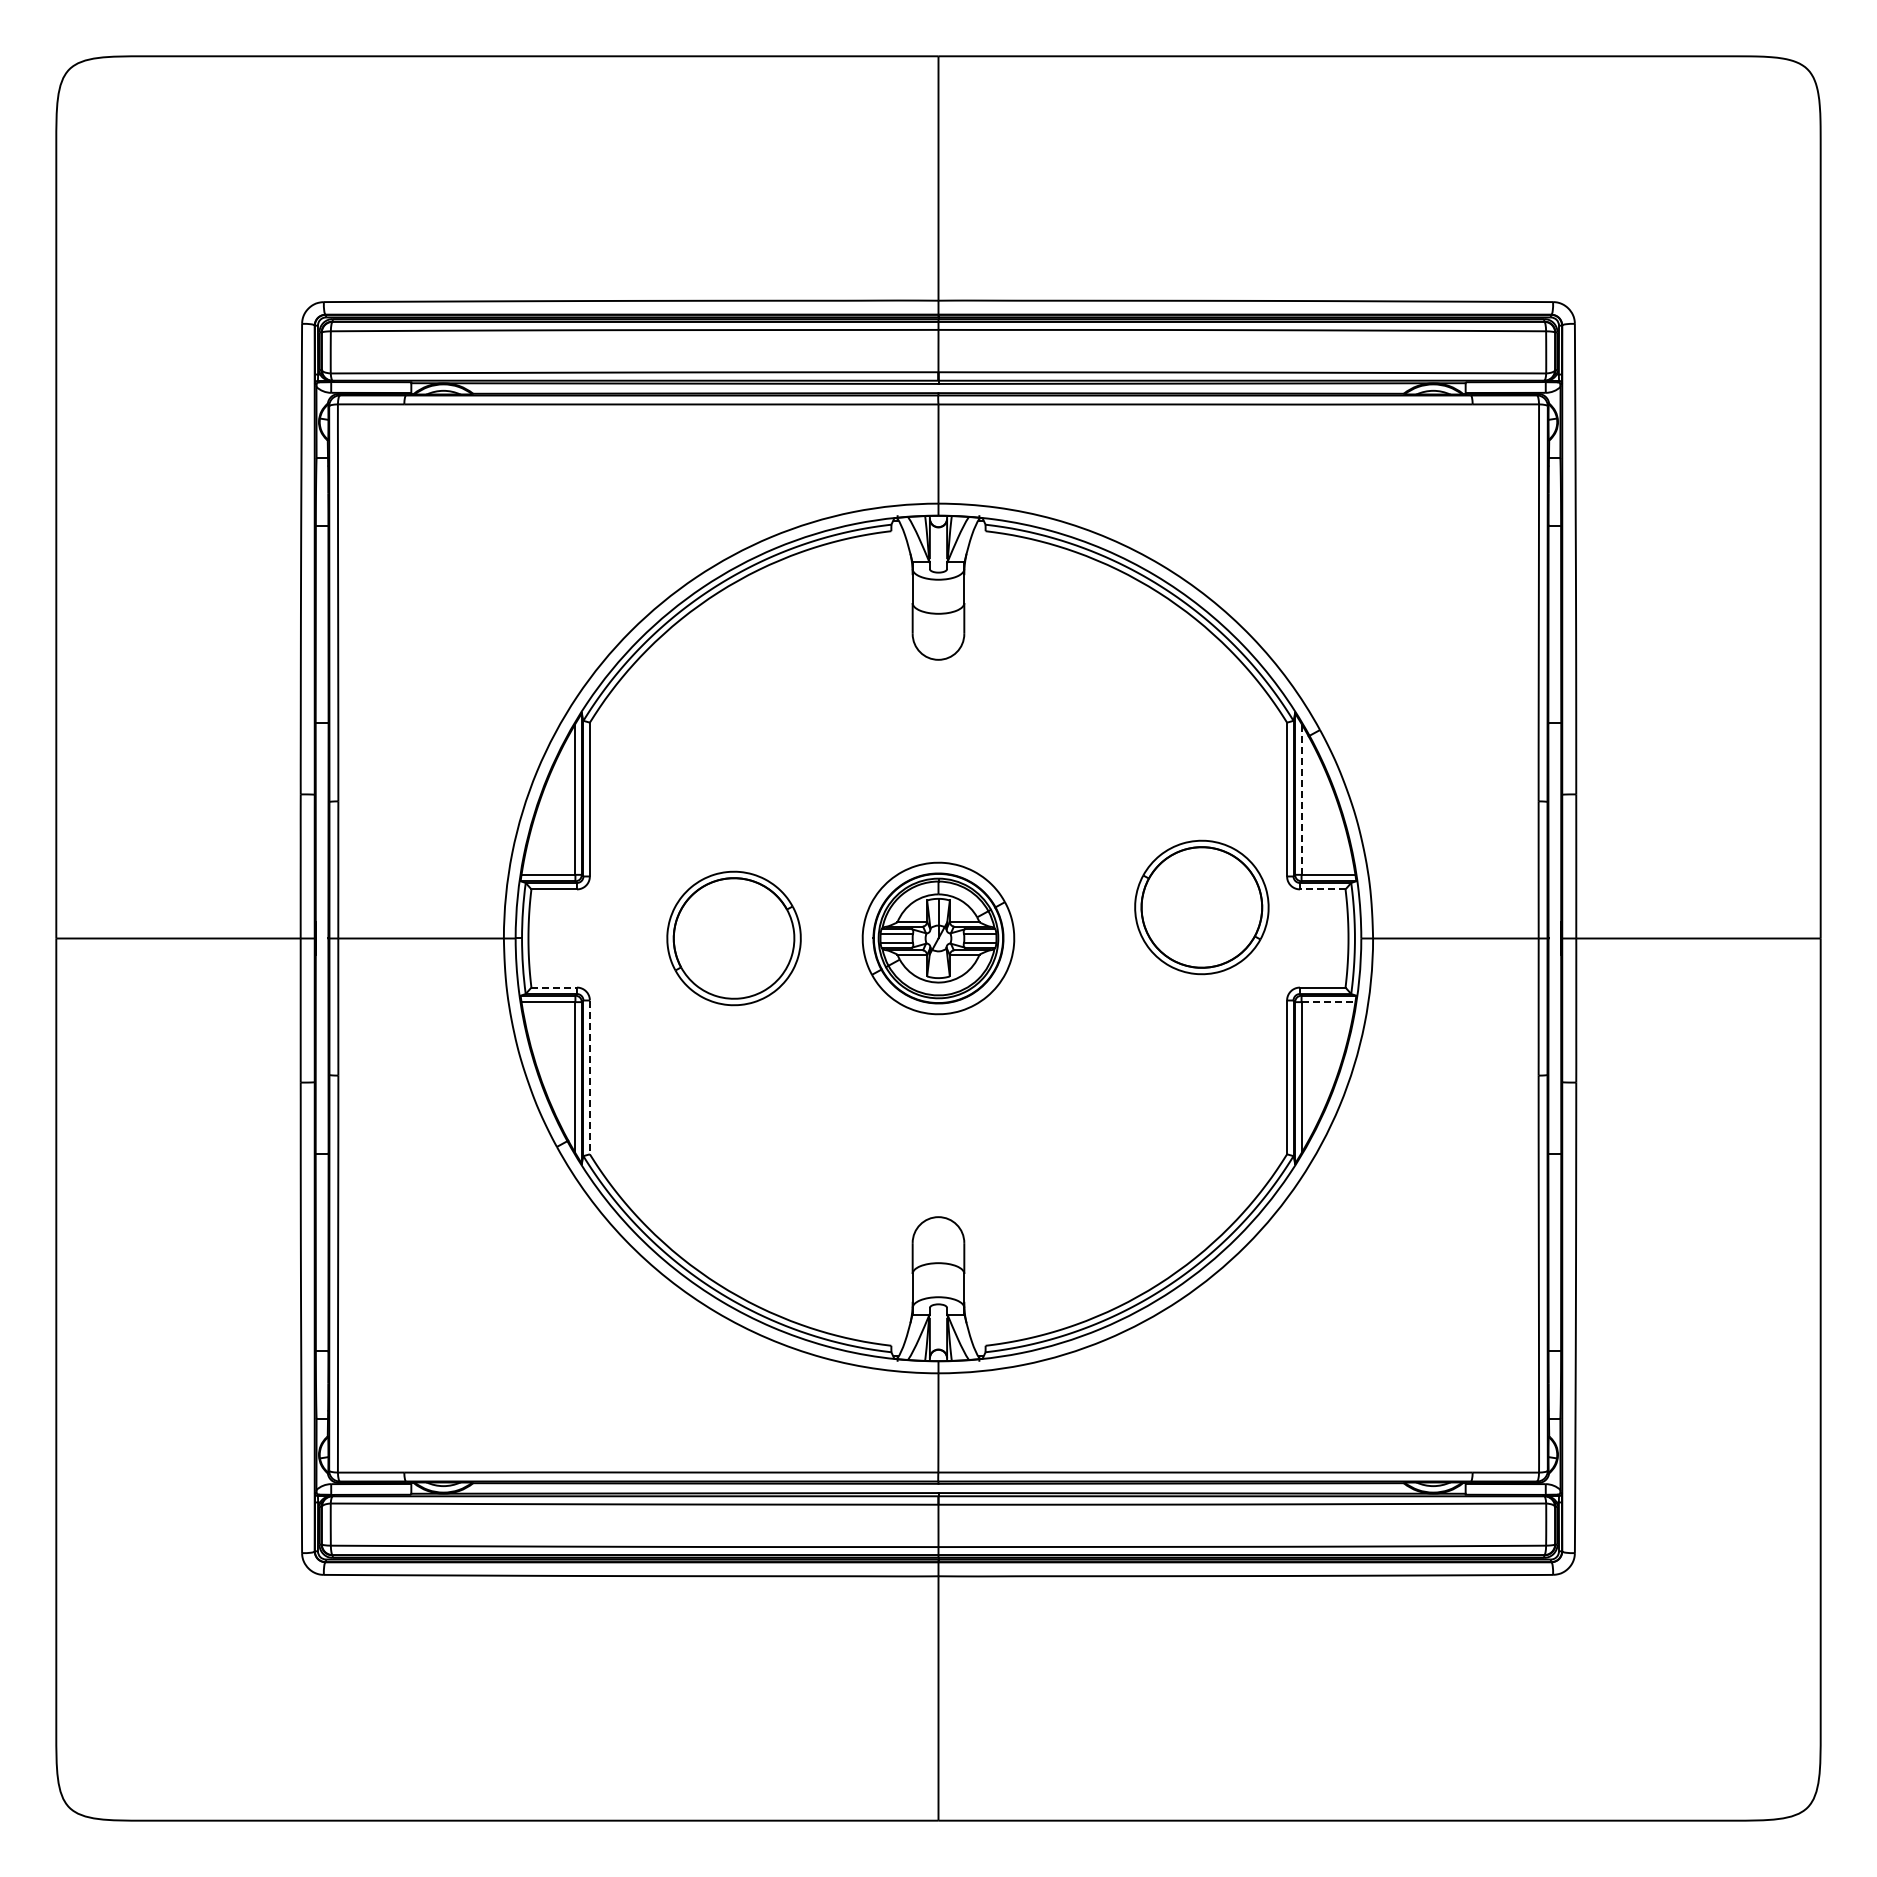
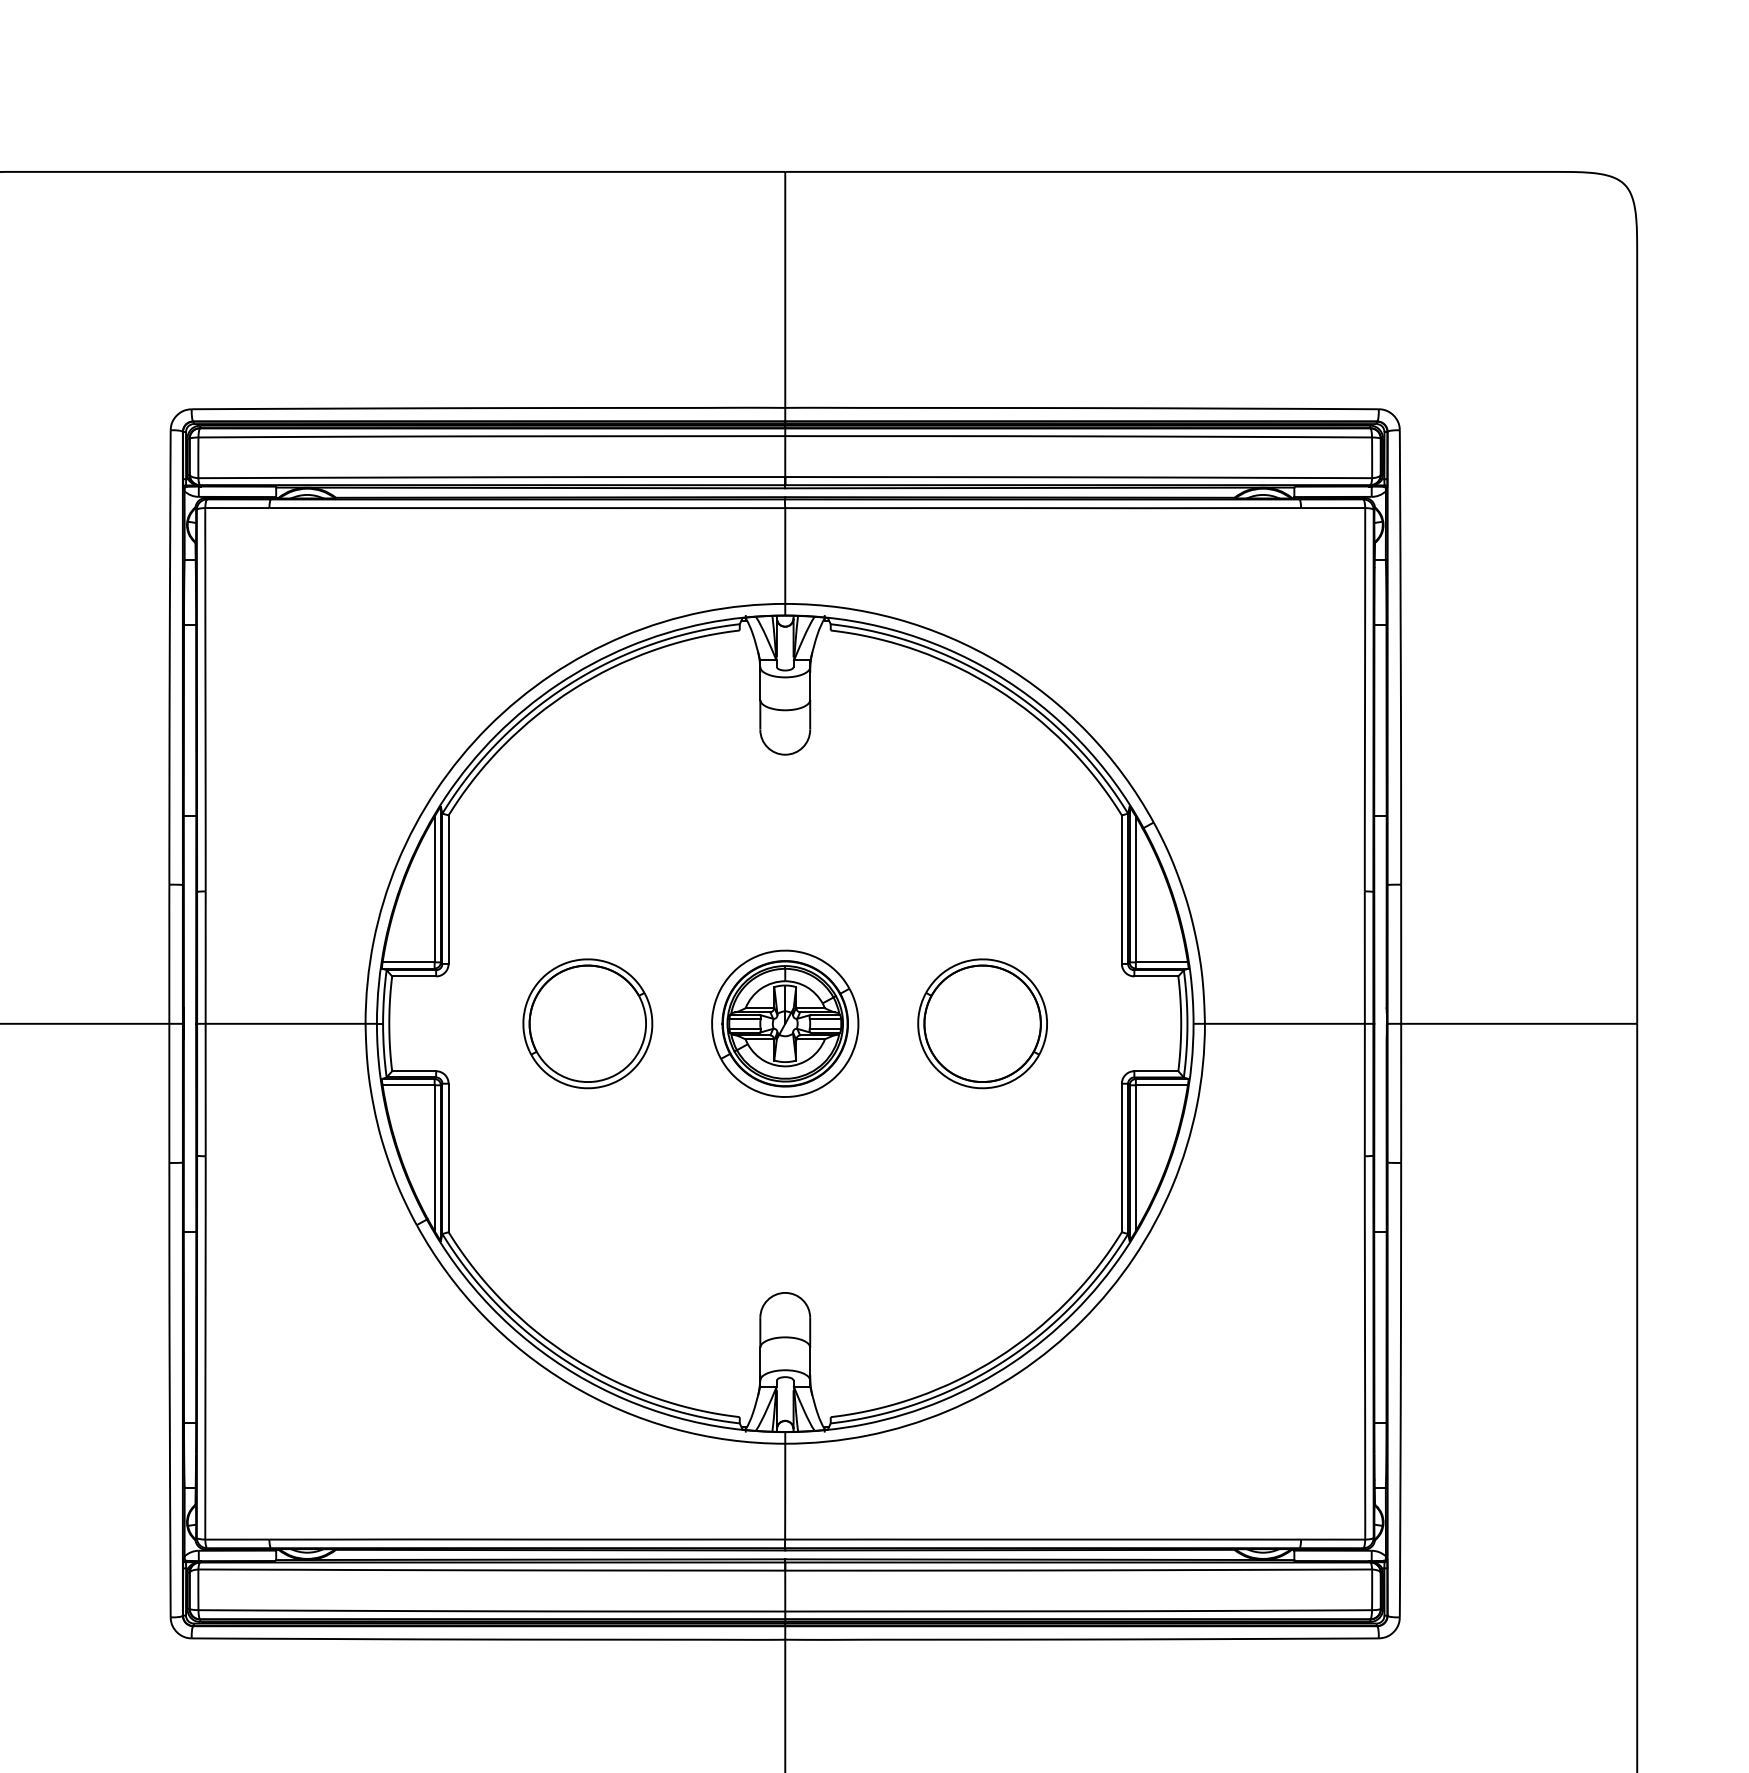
line: (1301, 799) -> (1135, 889), dashed -> solid
line: (1322, 889) -> (1156, 976), dashed -> solid
part: (1201, 907) -> (982, 1023), moved
line: (554, 987) -> (414, 1071), dashed -> solid
line: (1328, 1002) -> (1161, 1085), dashed -> solid
line: (589, 1077) -> (448, 1158), dashed -> solid

